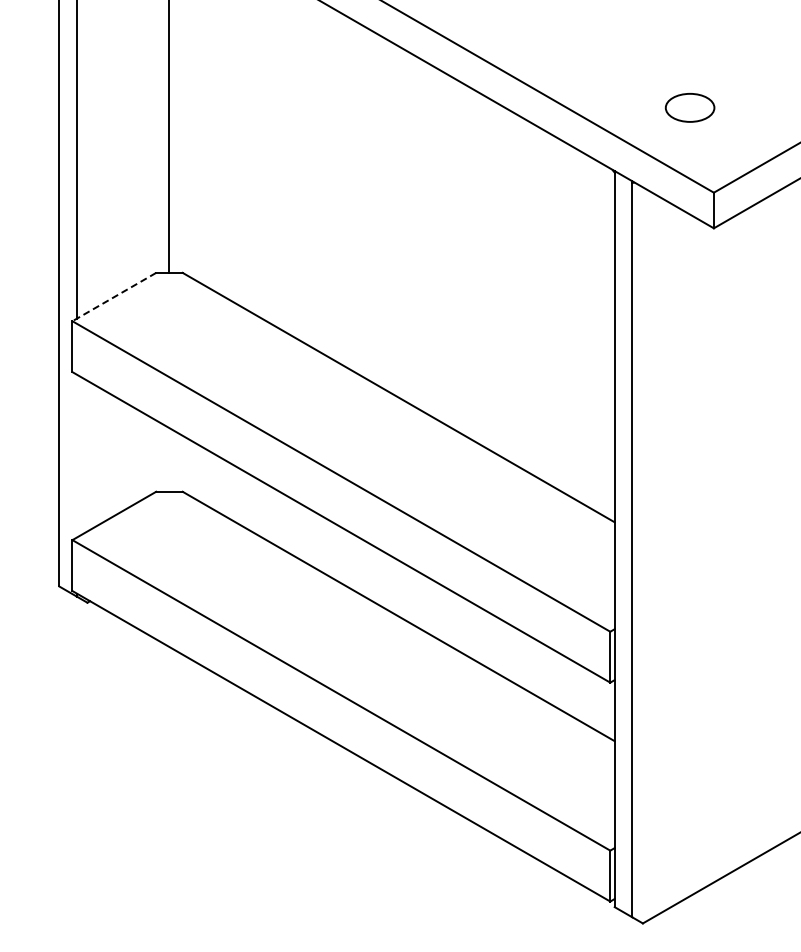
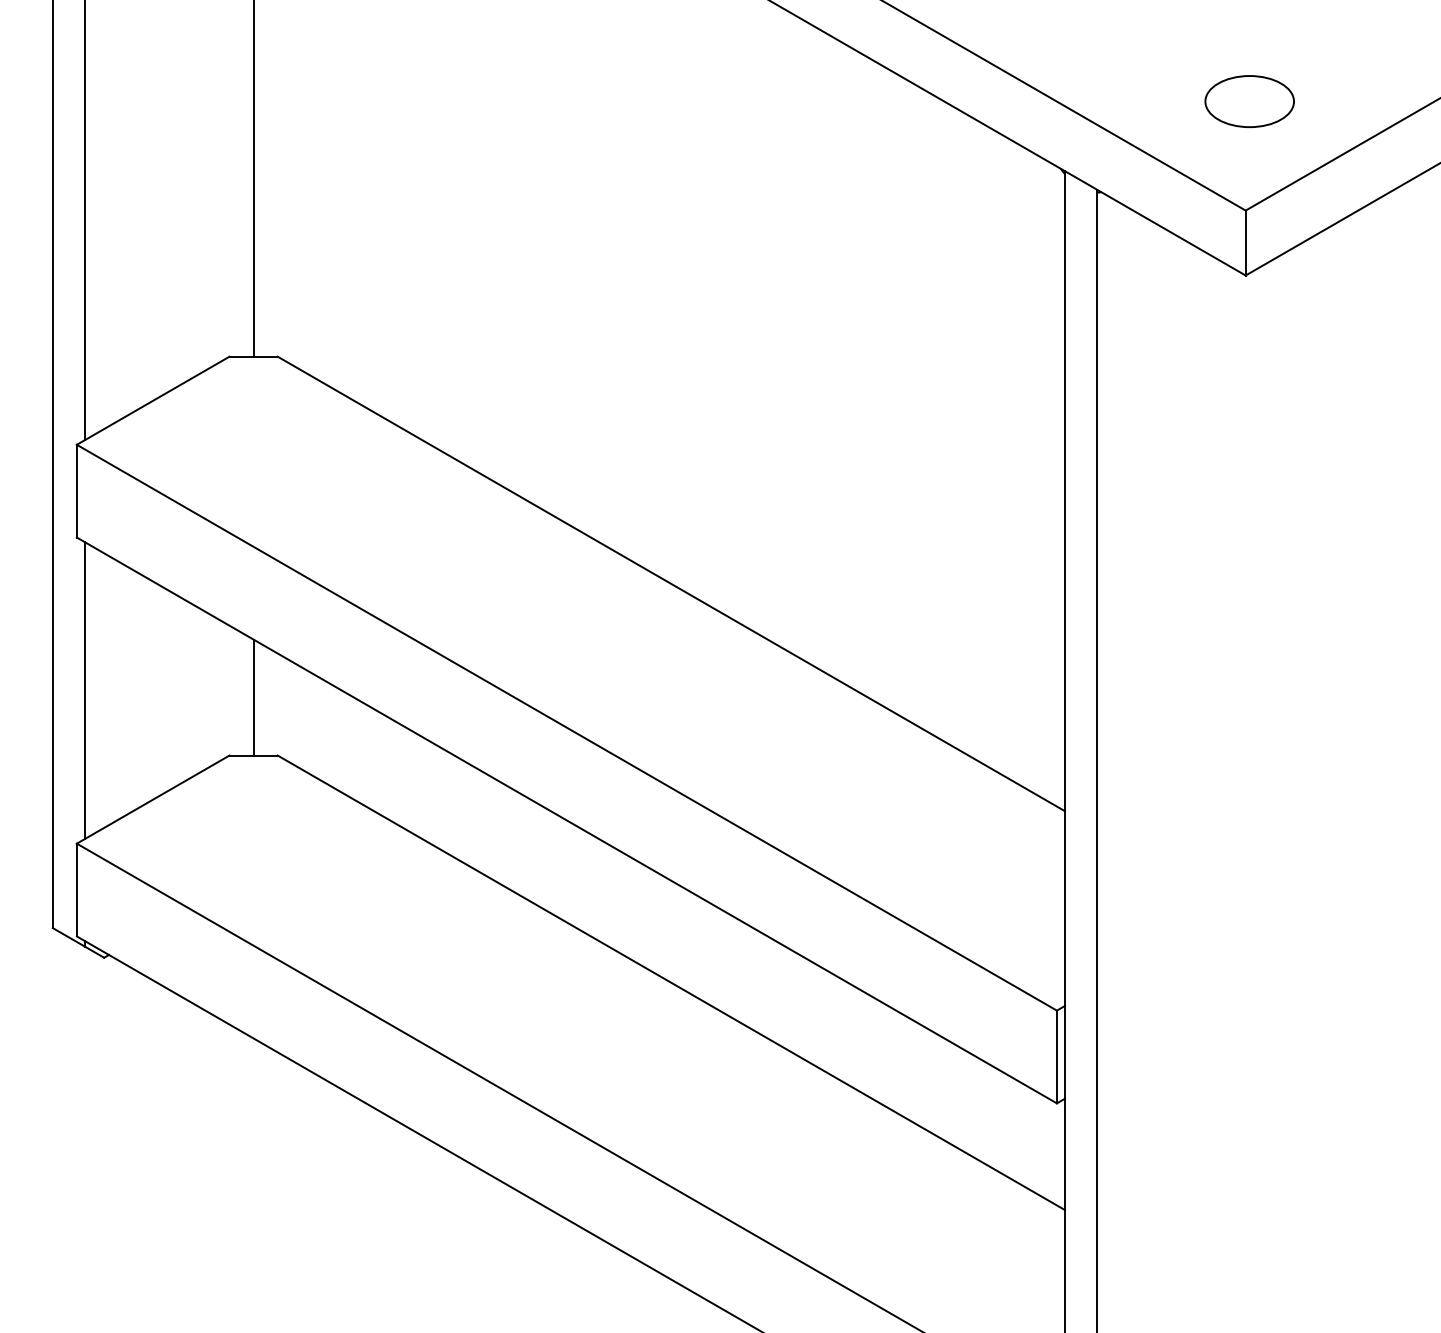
part: (689, 107) -> (1248, 100), moved
line: (113, 297) -> (151, 401), dashed -> solid
line: (76, 455) -> (84, 689), added
line: (169, 459) -> (253, 696), added

